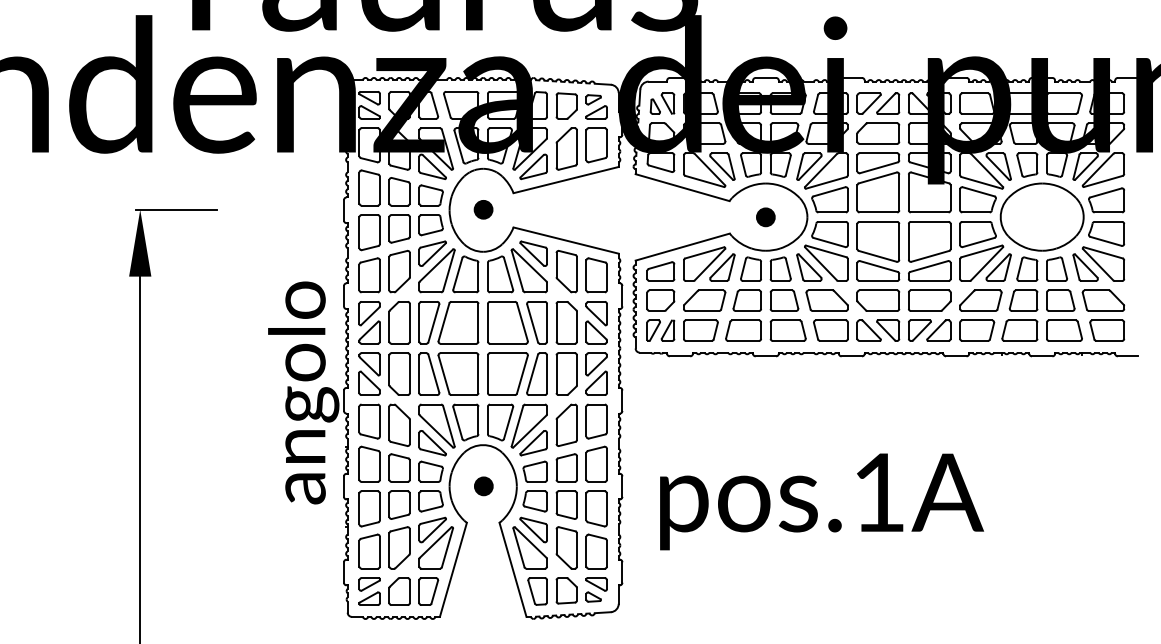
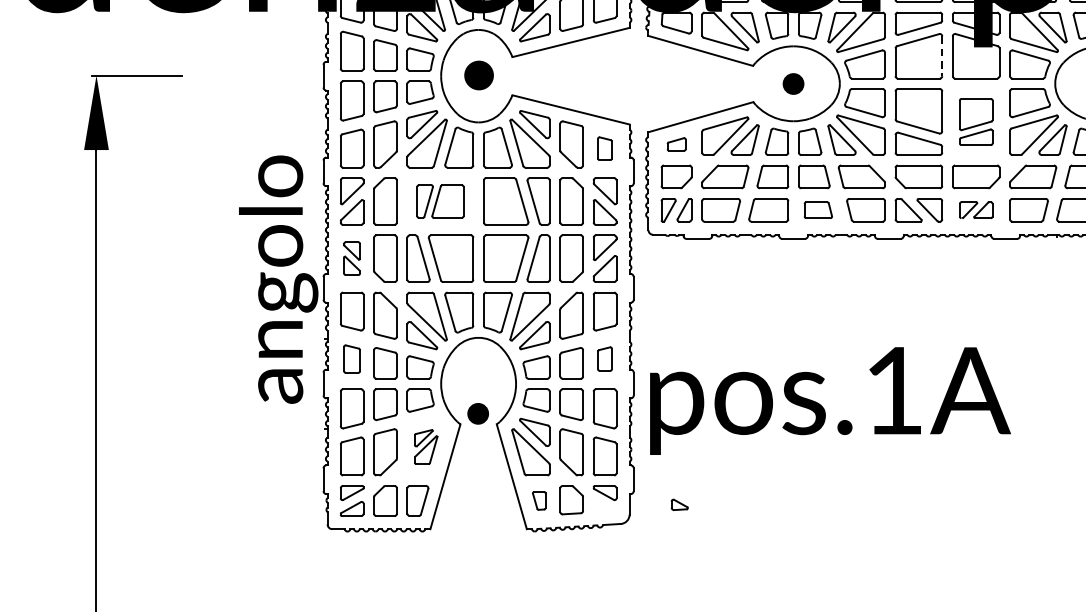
line: (899, 192) -> (942, 56), solid -> dashed
part: (483, 209) -> (478, 75), size x1.4
part: (929, 251) -> (975, 122), size x0.7
part: (660, 271) -> (676, 144), size x0.6
part: (596, 275) -> (604, 148), size x0.6
part: (448, 322) -> (439, 201), size x0.7
part: (787, 330) -> (817, 210), size x0.7
part: (929, 330) -> (975, 210), size x0.7
part: (369, 373) -> (351, 258), size x0.7
part: (369, 463) -> (351, 358), size x0.7
part: (596, 463) -> (604, 358), size x0.6
part: (483, 486) -> (477, 413), moved
text: (821, 501) -> (829, 400), moved
part: (435, 542) -> (425, 446), size x0.6
part: (537, 591) -> (539, 500), size x0.6
part: (593, 596) -> (679, 504), moved

